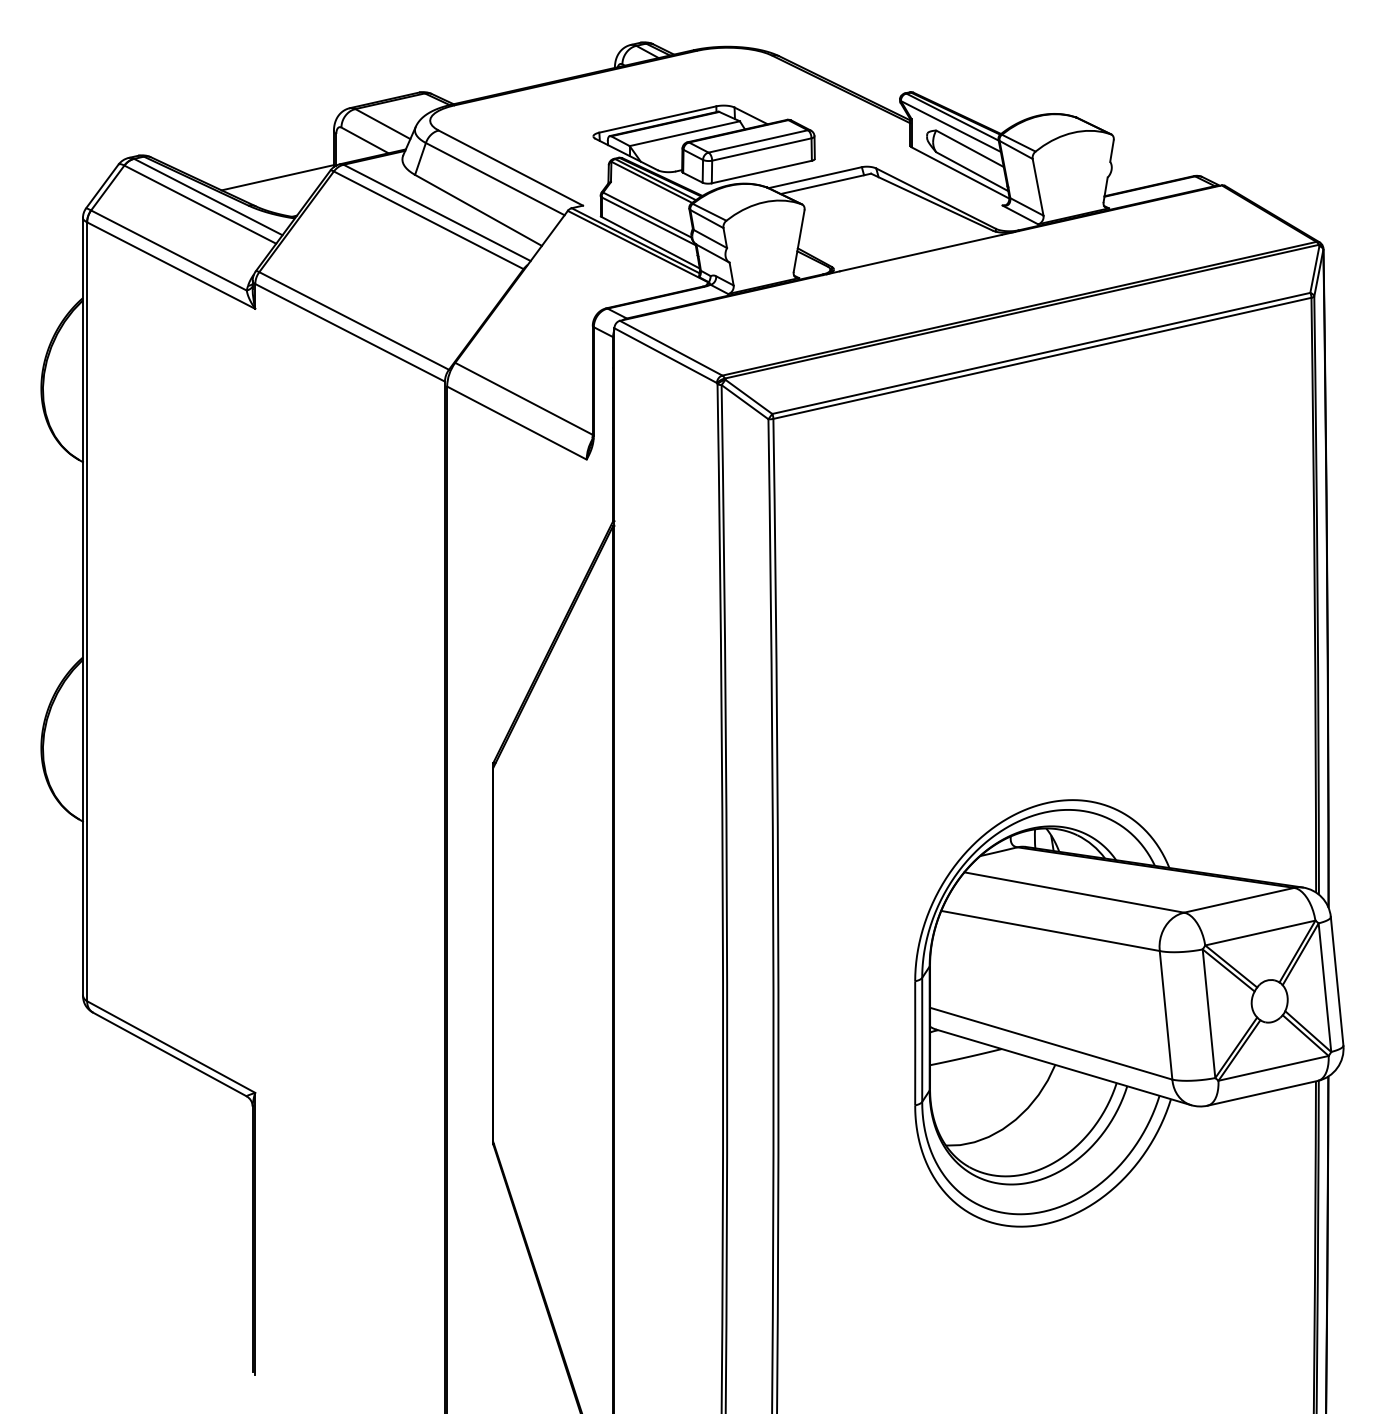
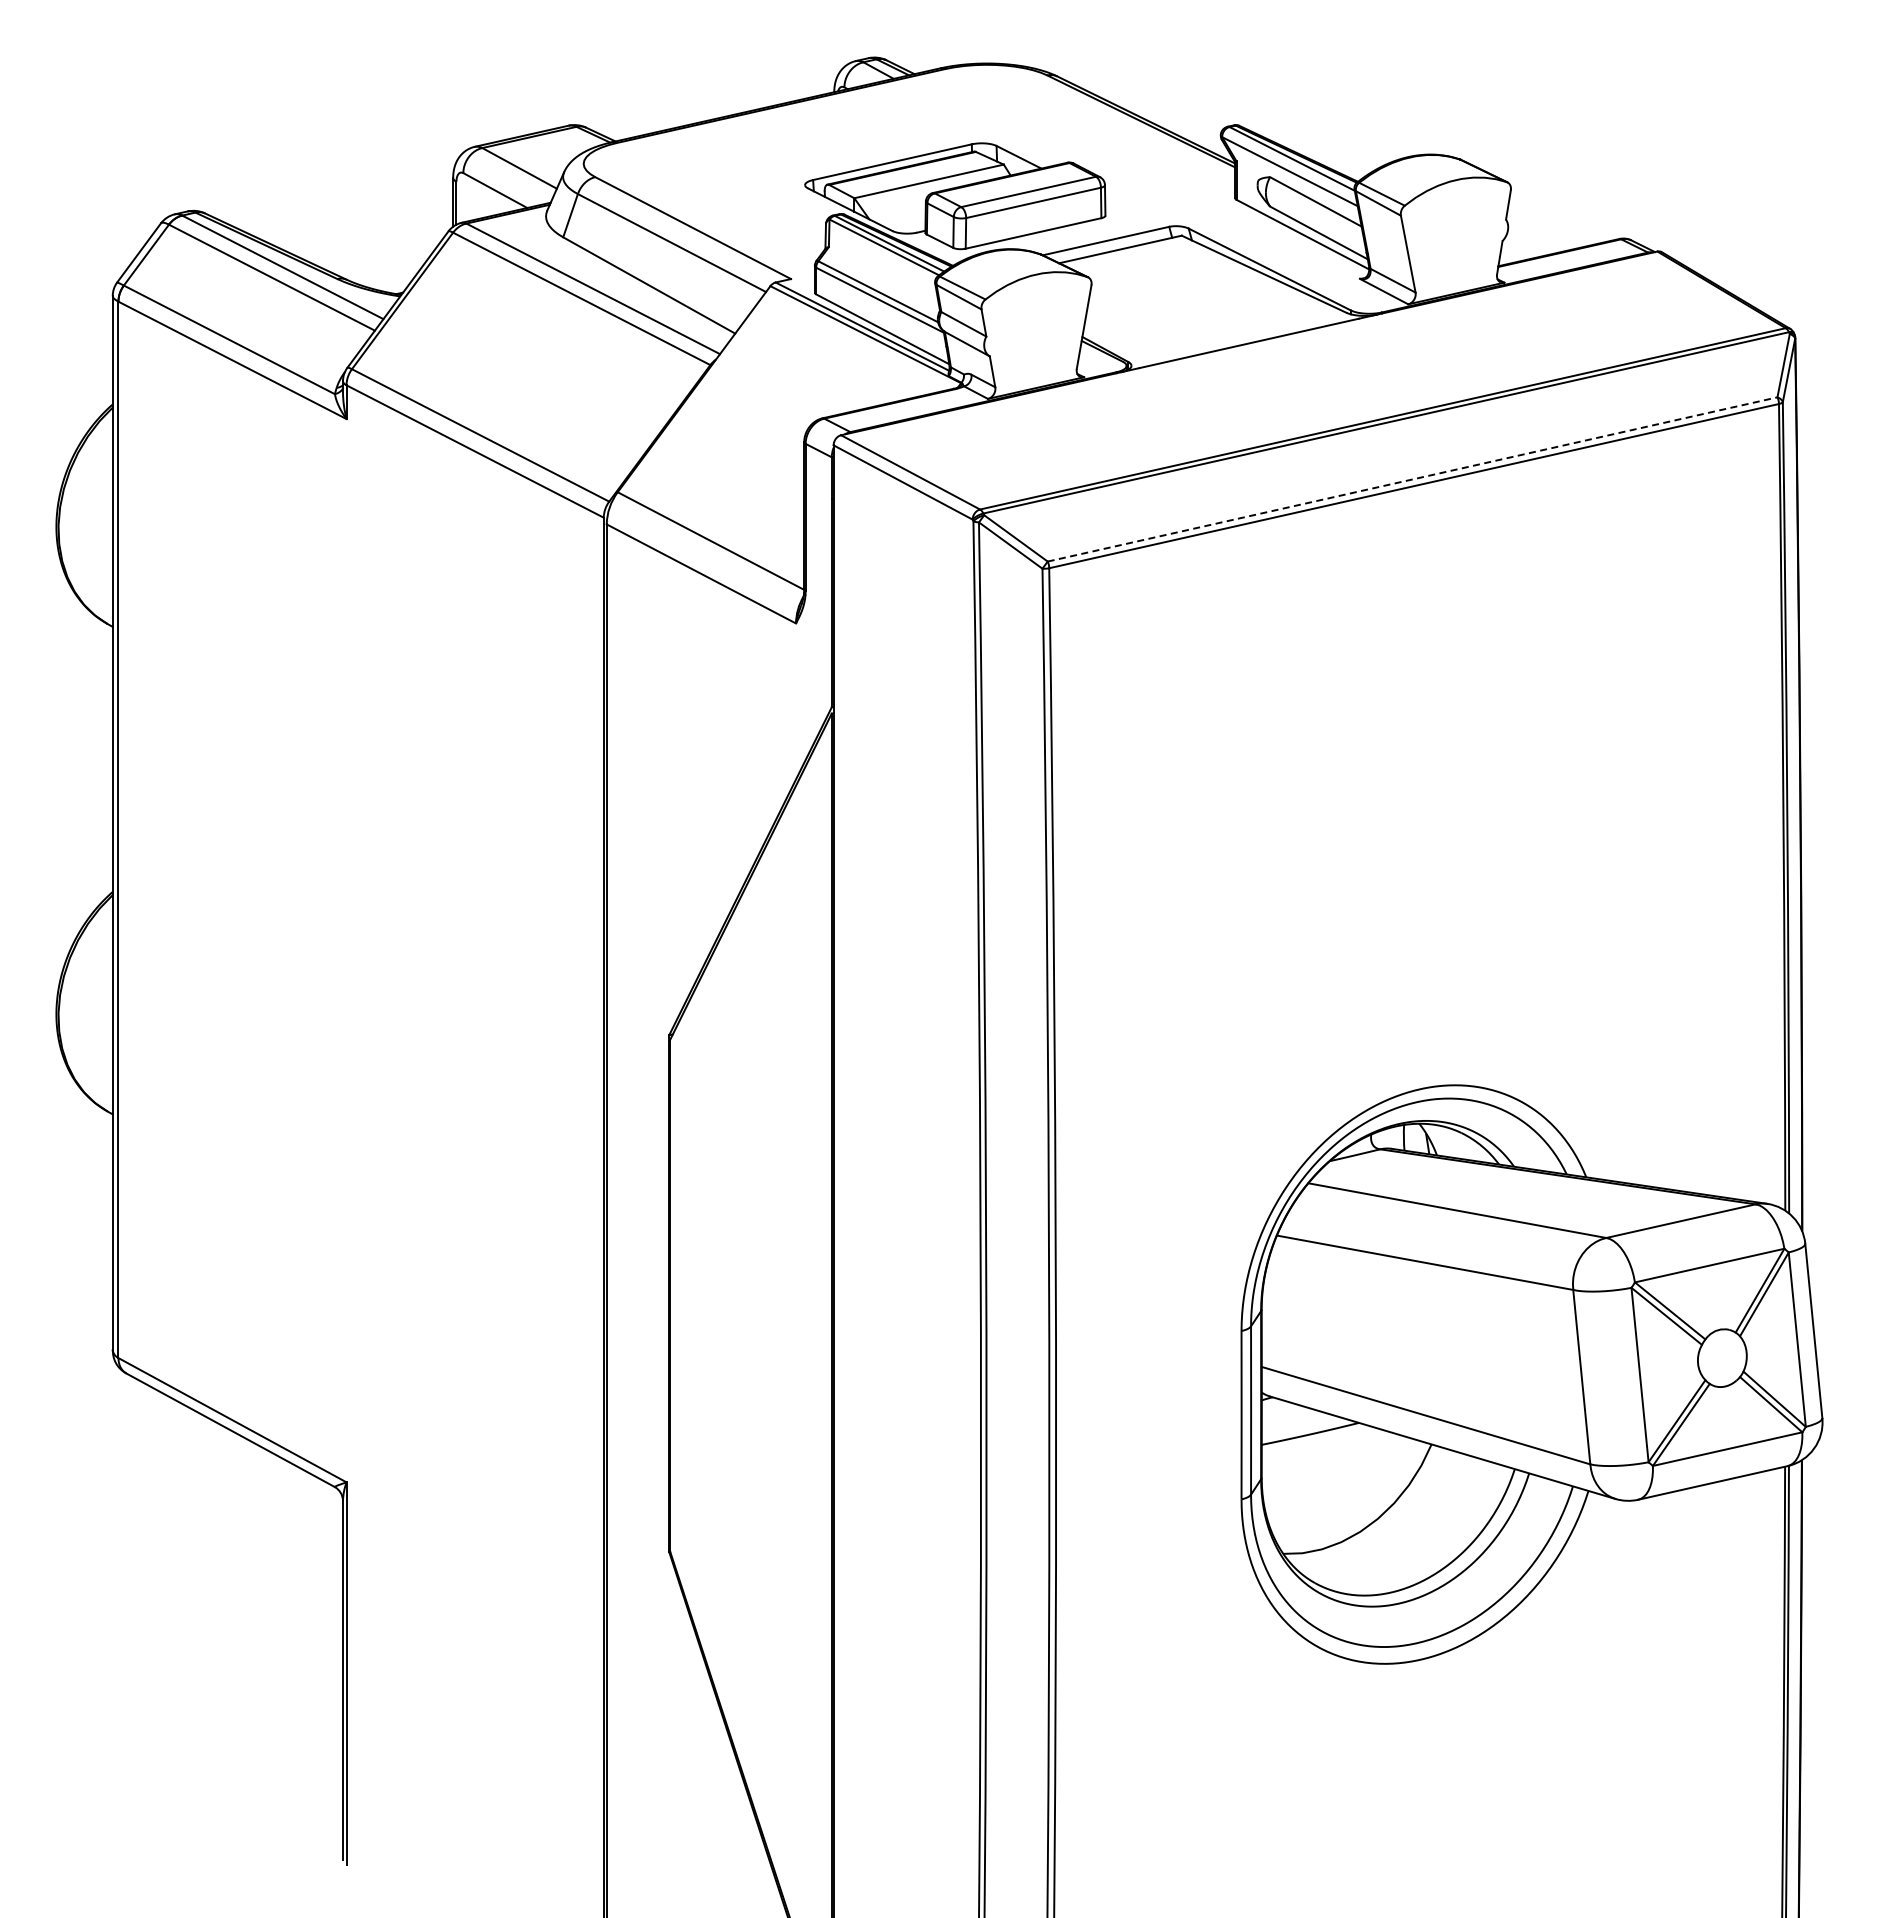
line: (277, 177) -> (376, 241), removed
line: (1041, 353) -> (1413, 479), solid -> dashed

